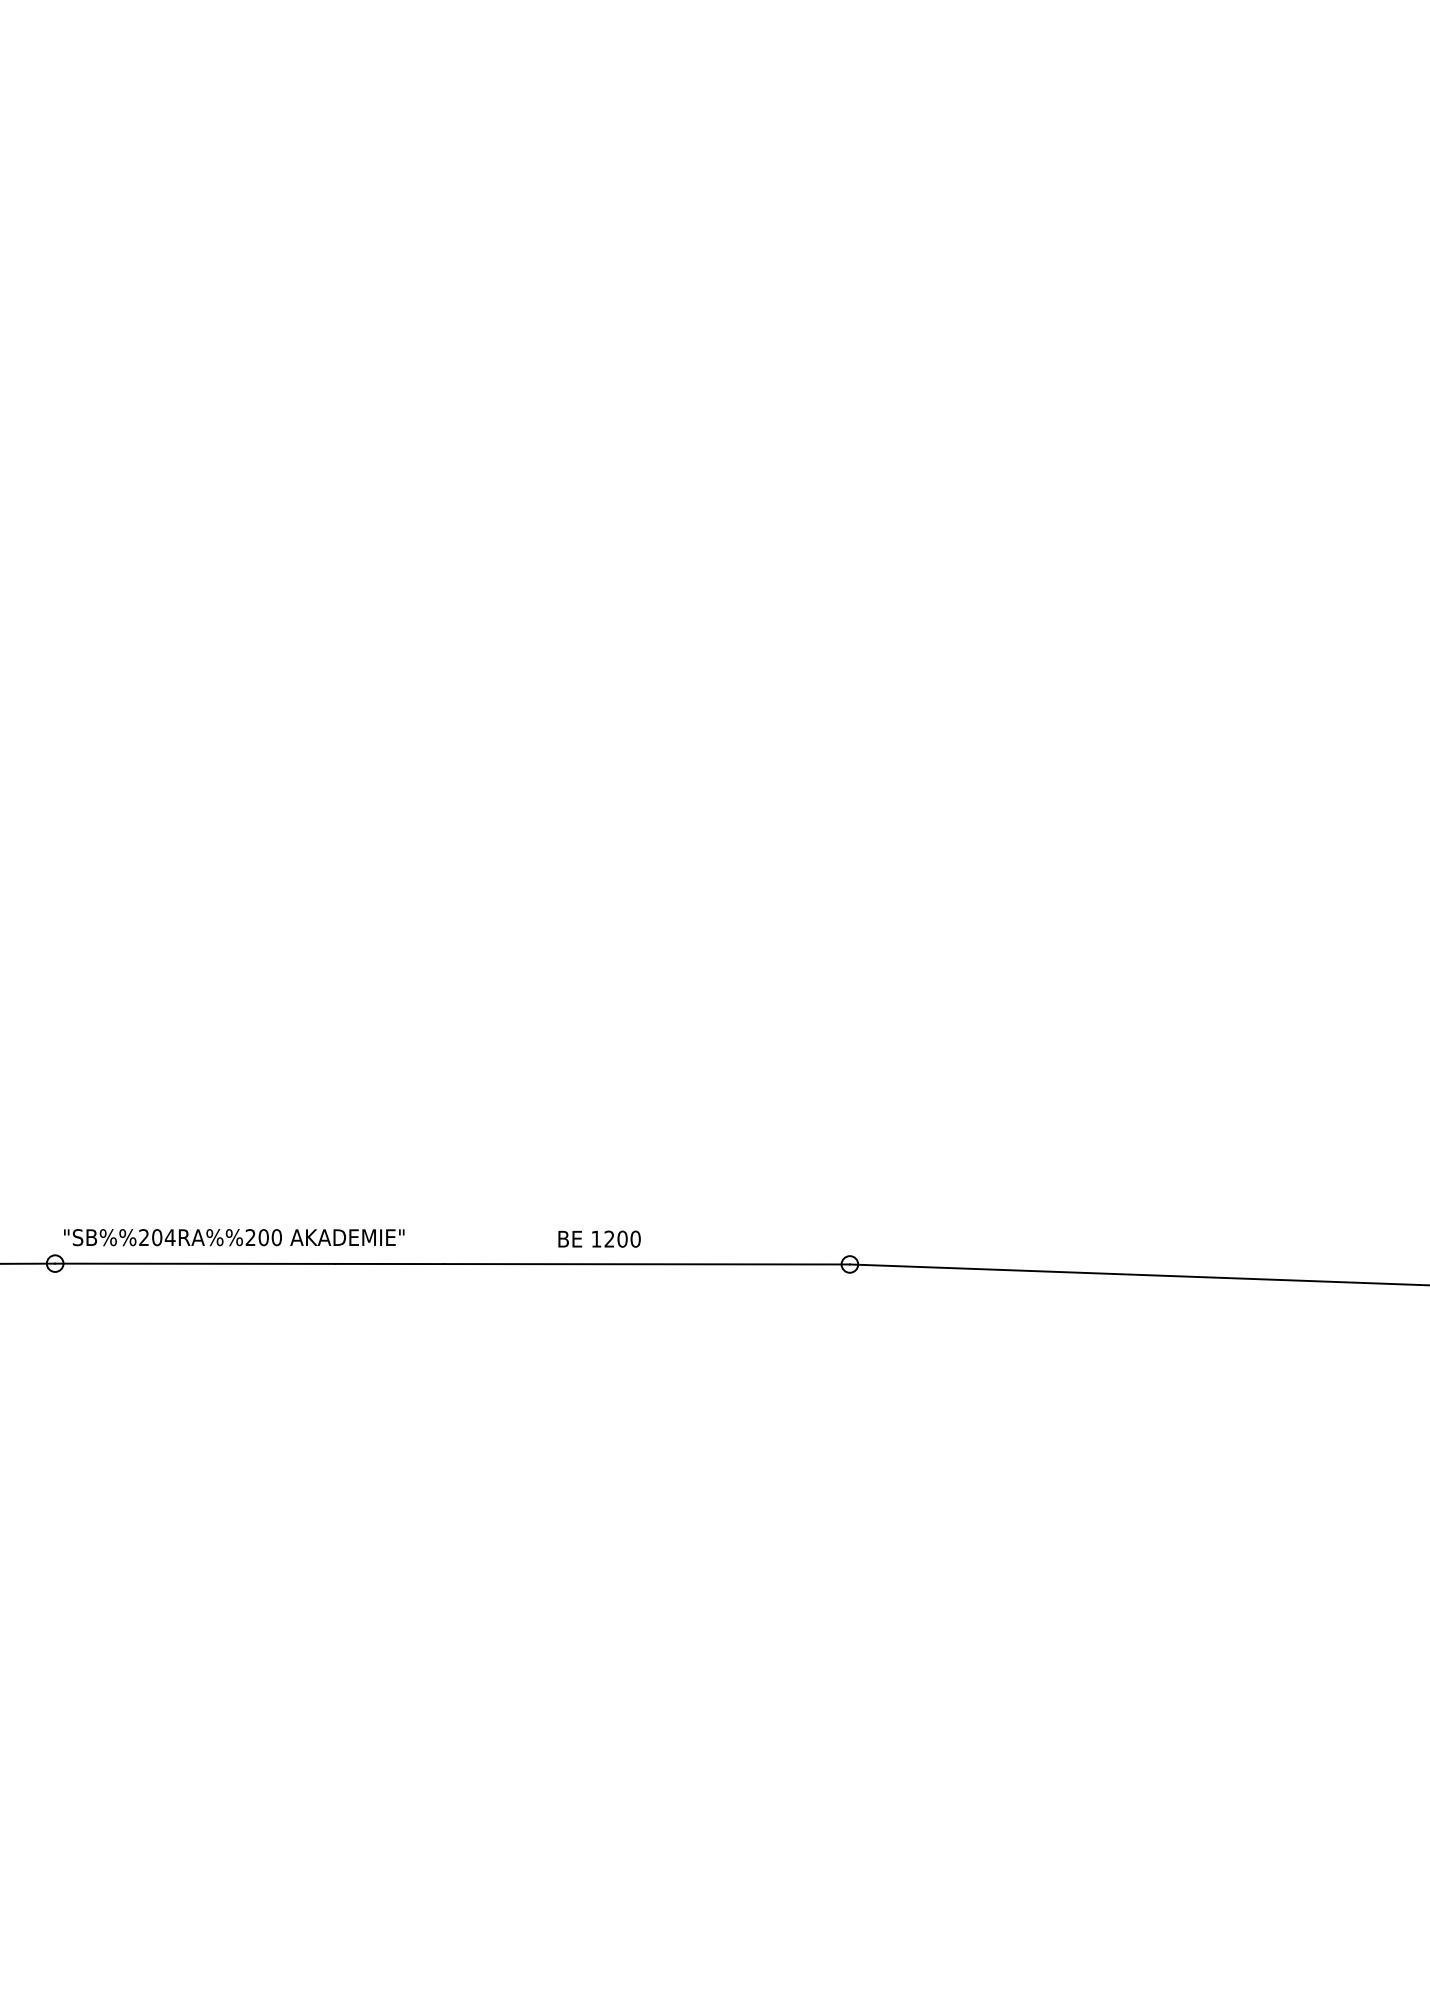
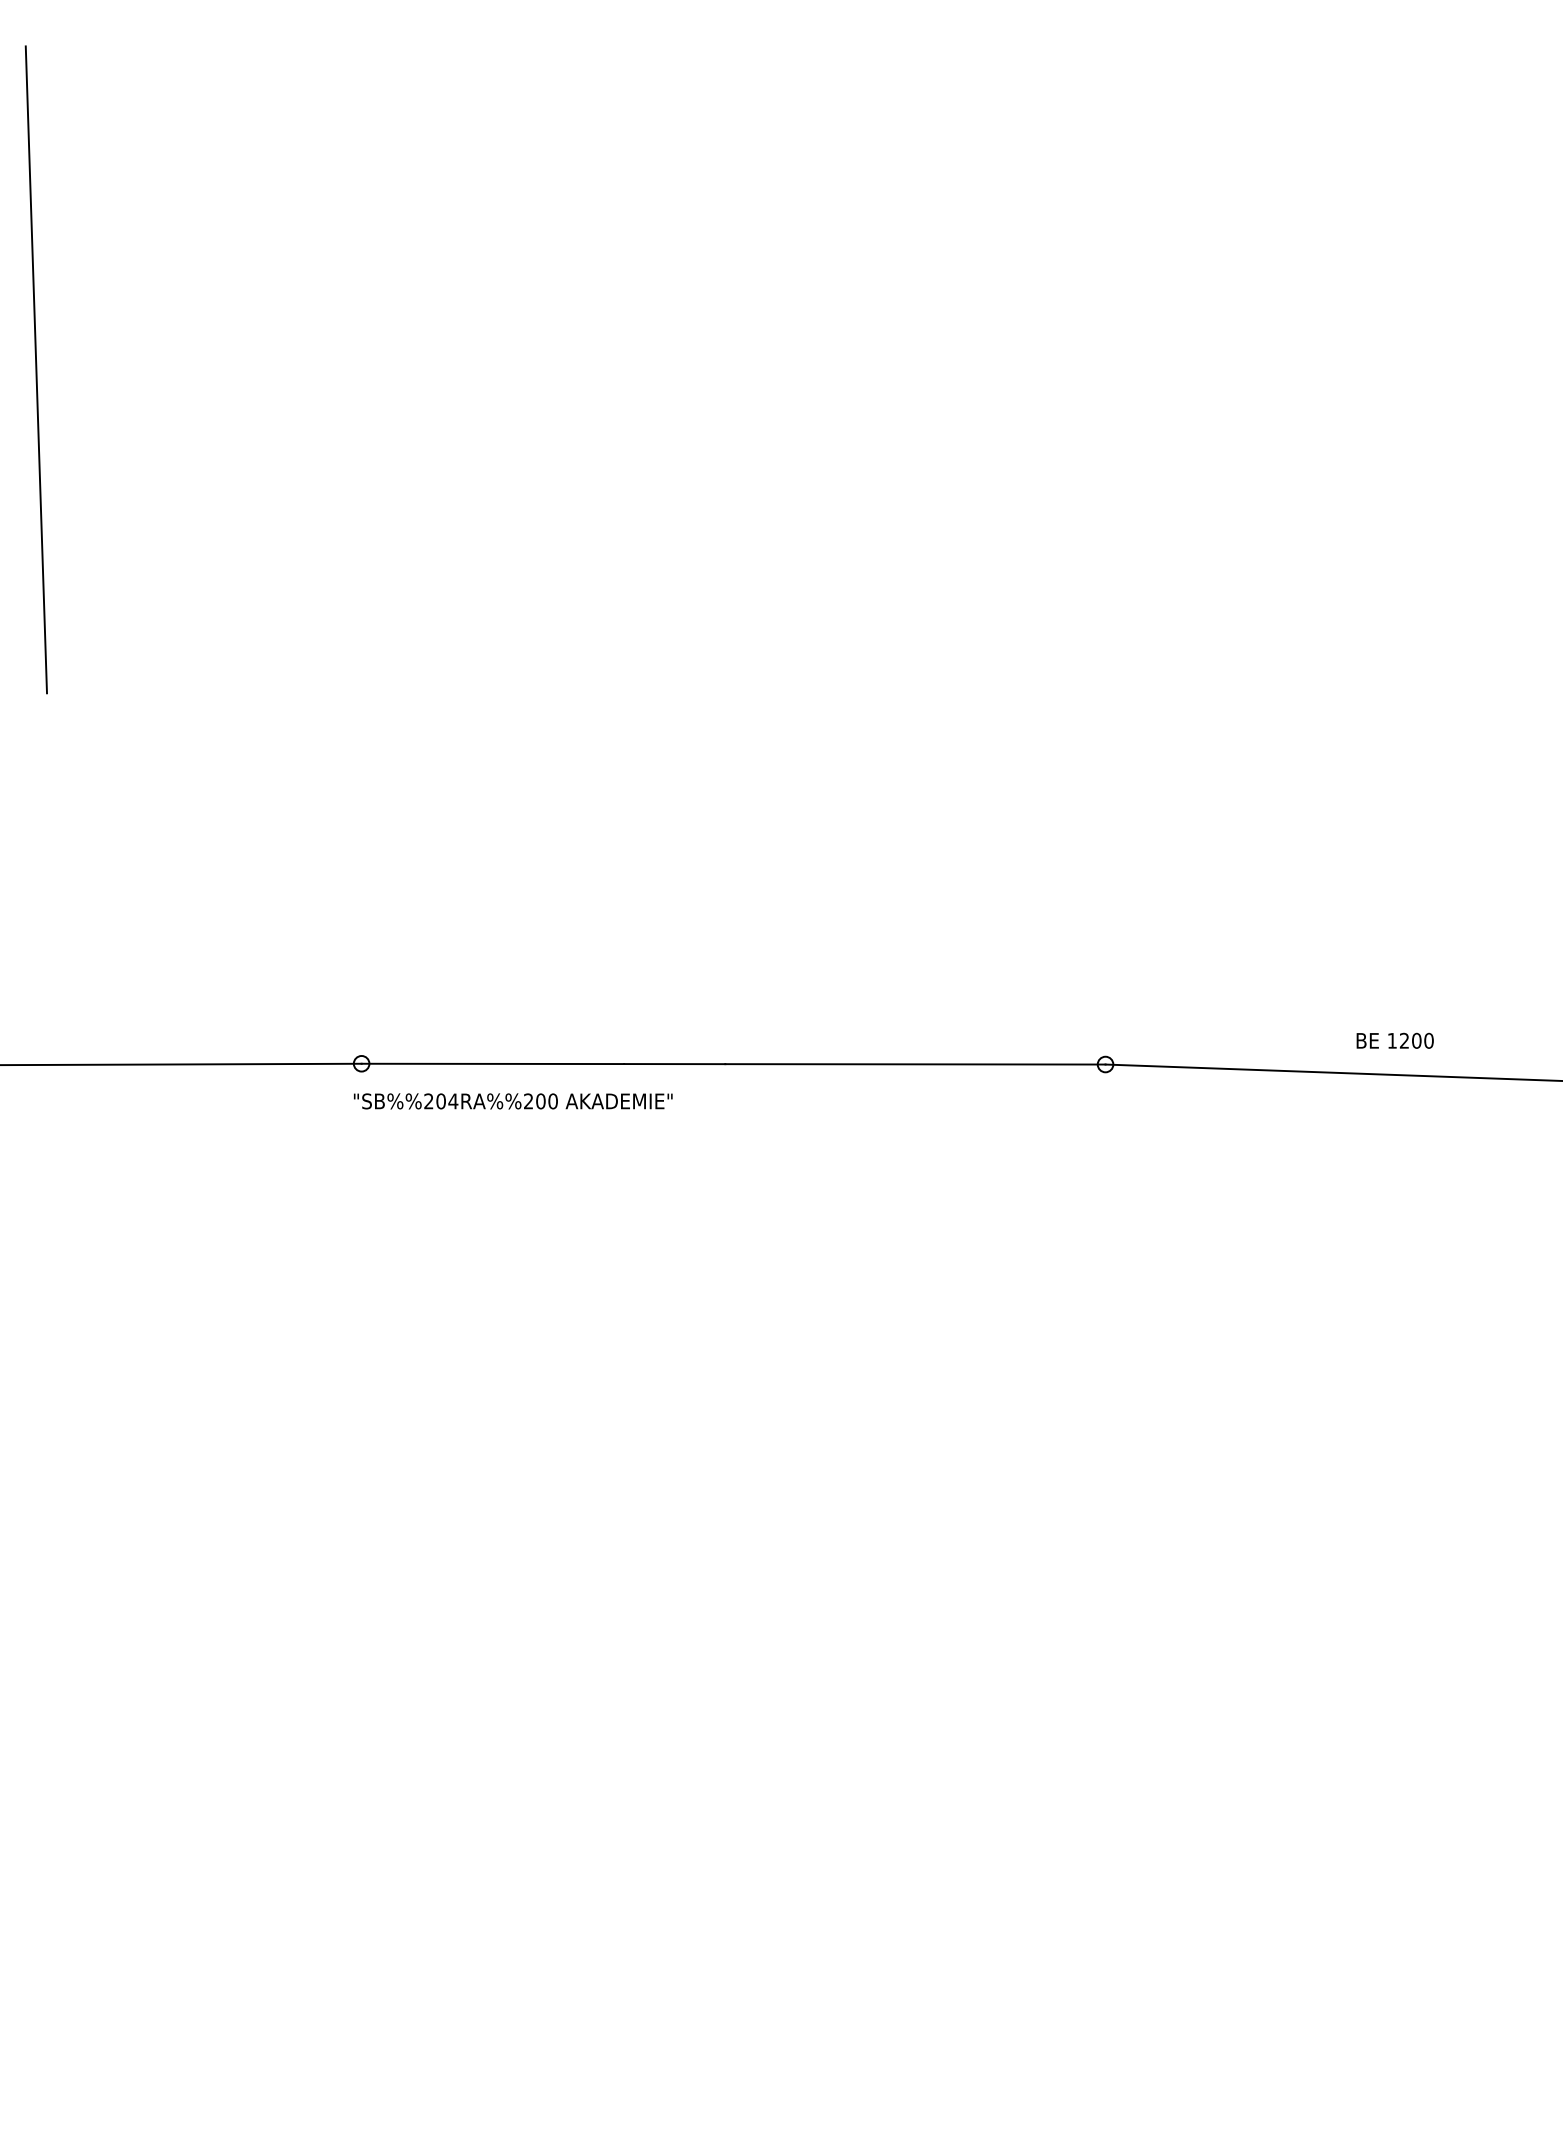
text: (234, 1237) -> (513, 1101), moved
text: (598, 1238) -> (1394, 1040), moved

